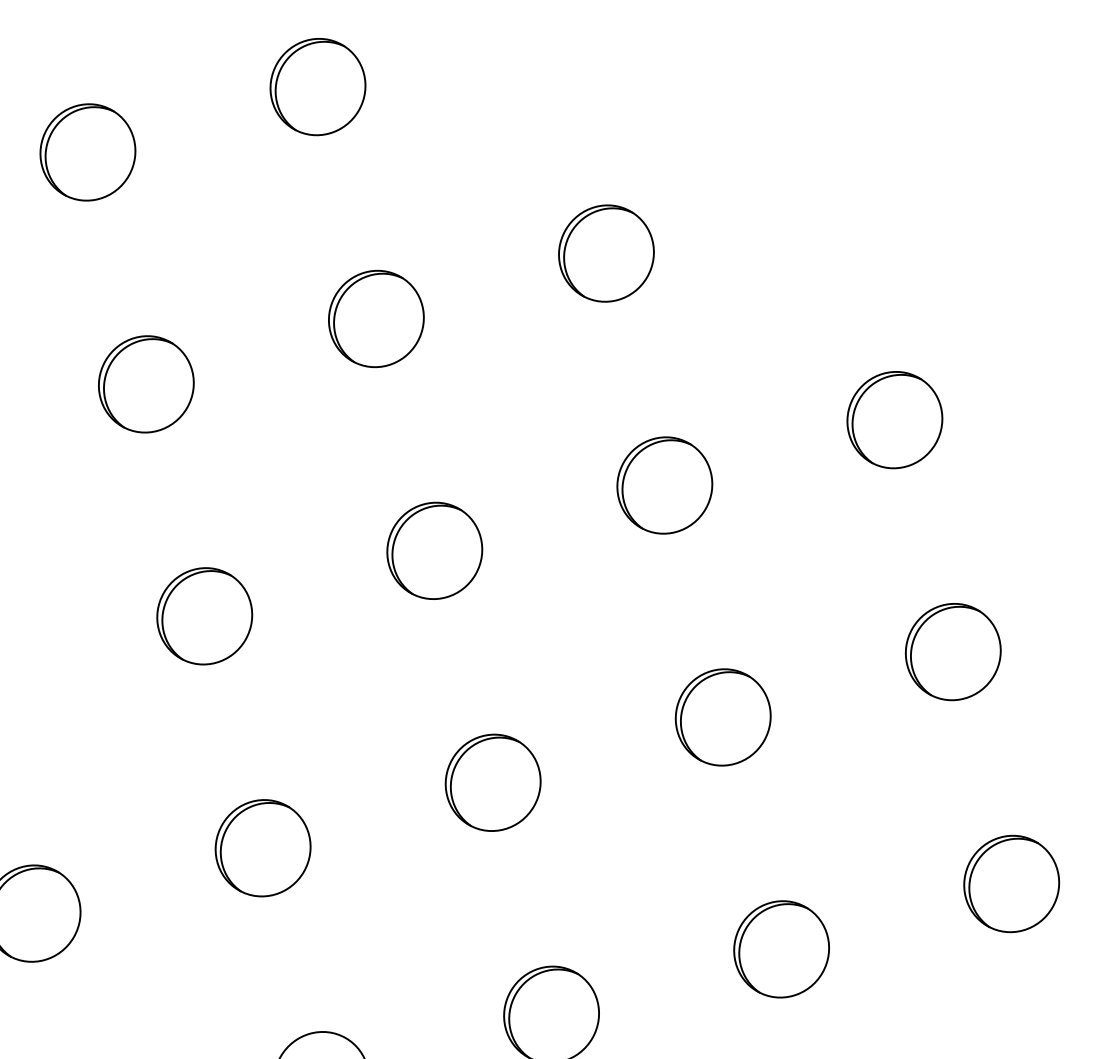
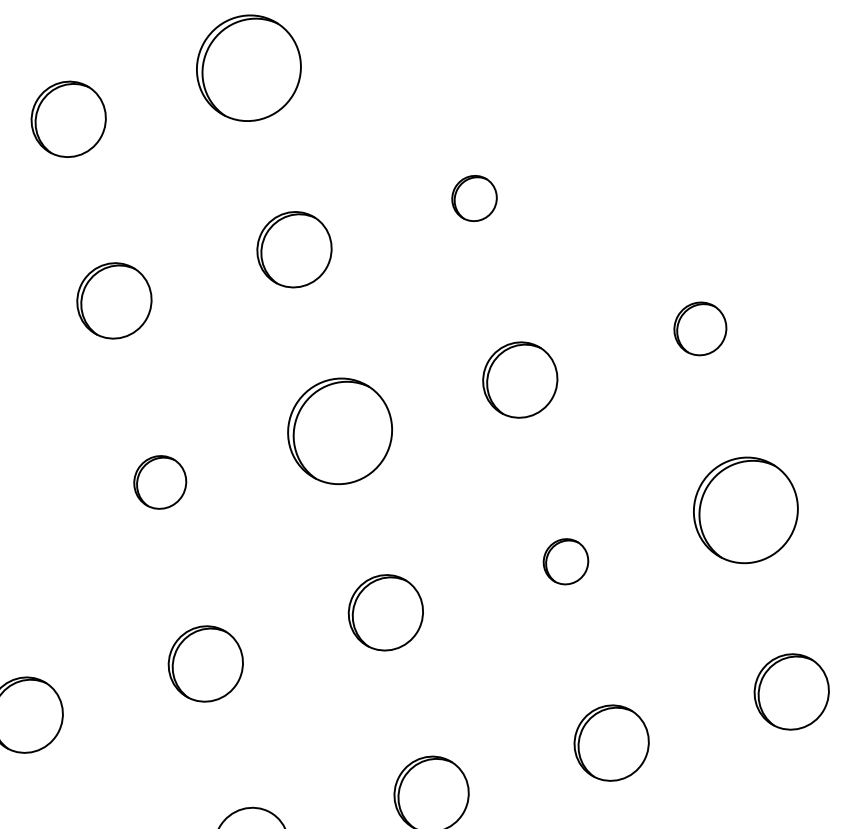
part: (317, 86) -> (248, 67), size x1.4
part: (606, 253) -> (474, 198), size x0.6
part: (895, 419) -> (700, 328), size x0.7
part: (435, 549) -> (340, 430), size x1.4
part: (205, 616) -> (160, 482), size x0.7
part: (953, 652) -> (746, 510), size x1.4
part: (722, 717) -> (565, 561), size x0.6

